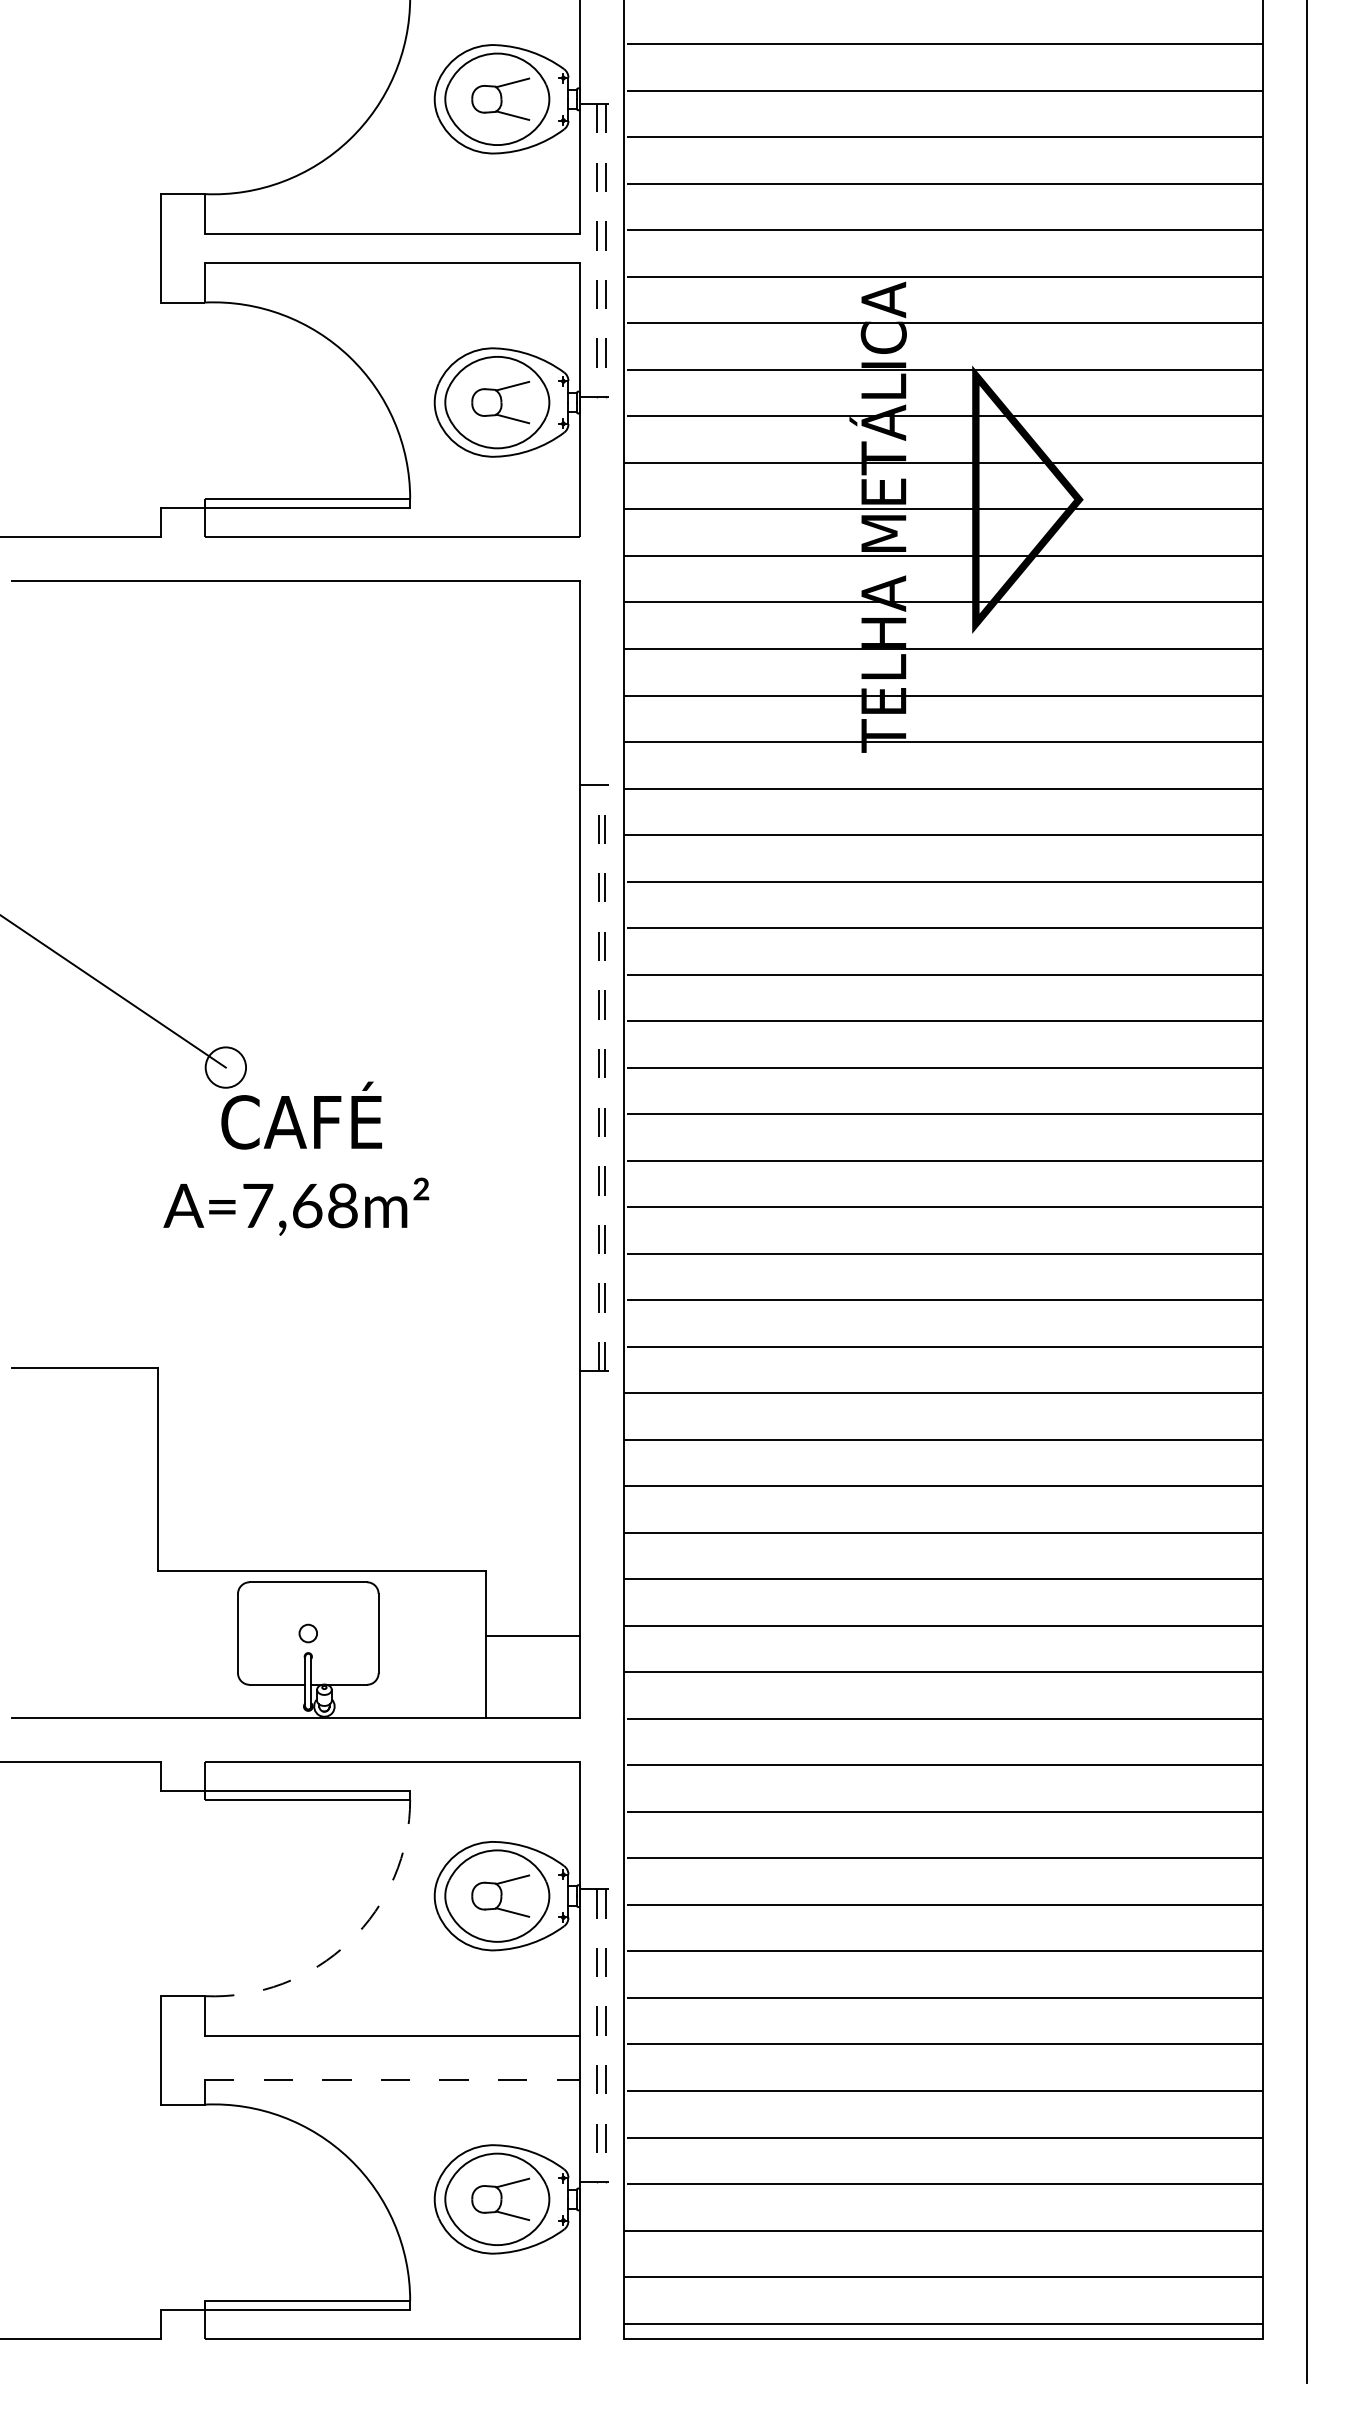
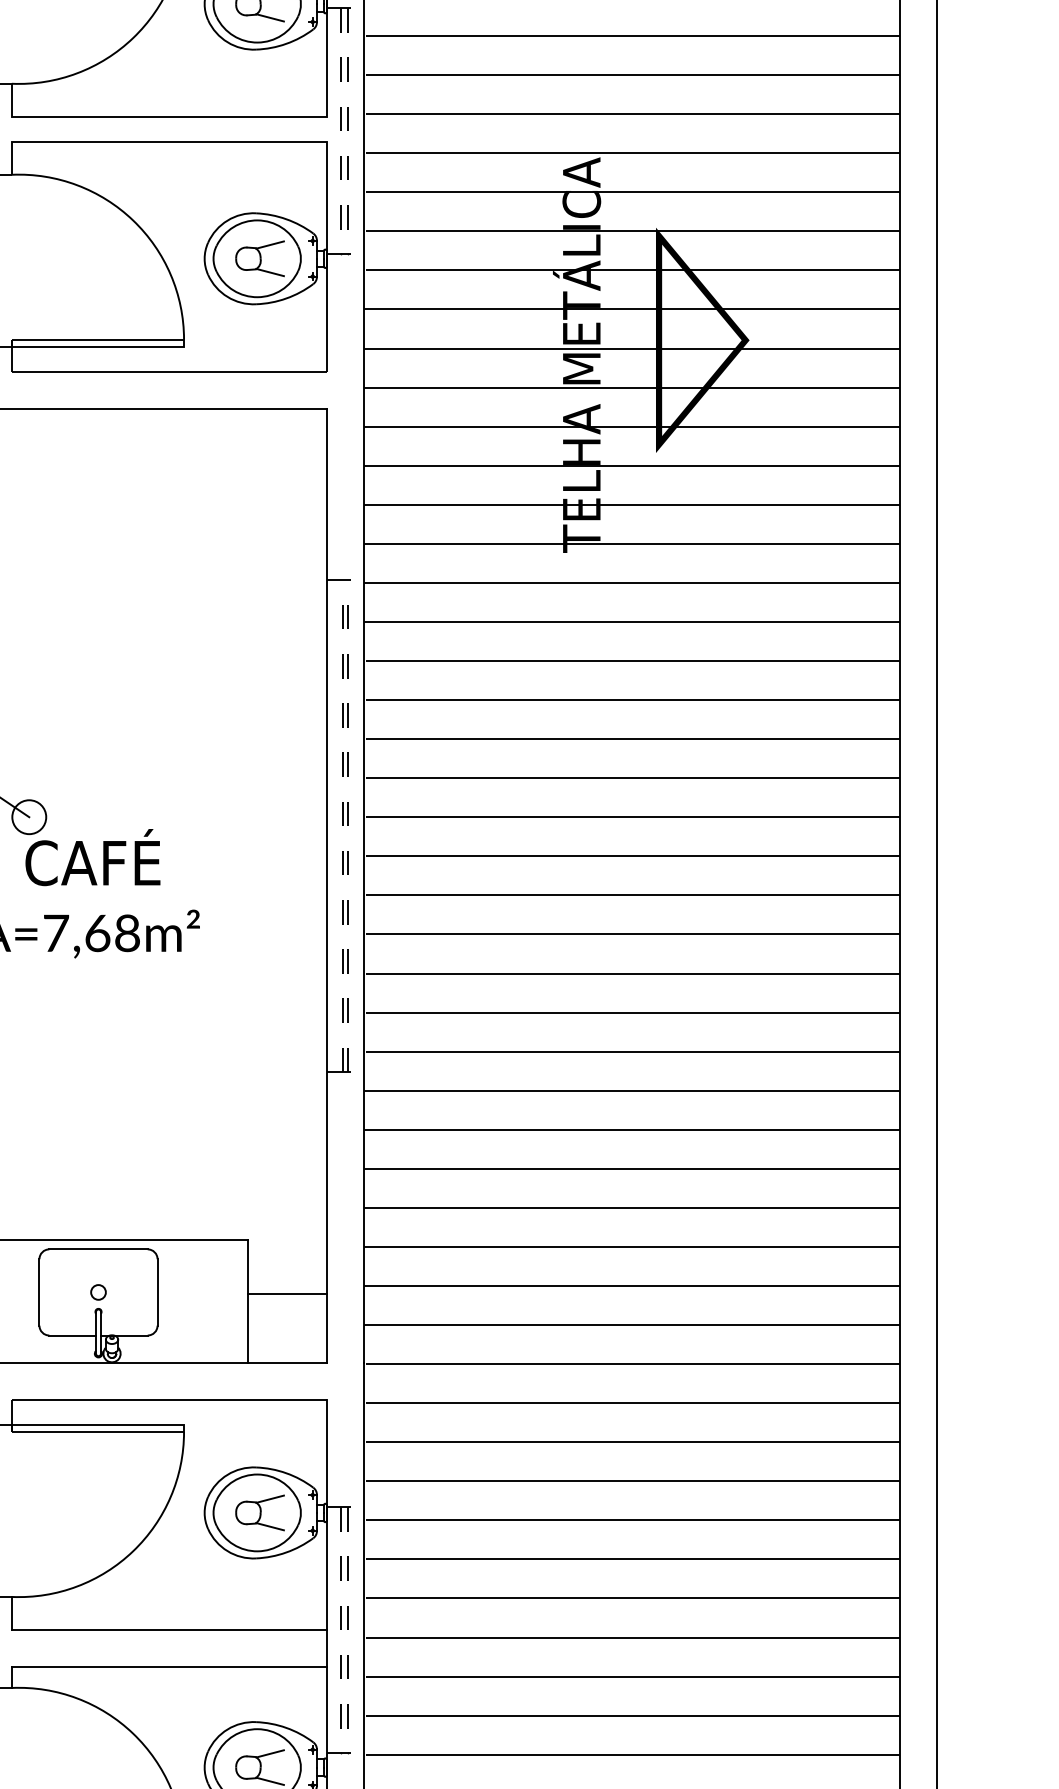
arc: (349, 1941) -> (133, 1551), dashed -> solid
line: (392, 2079) -> (169, 1666), dashed -> solid

